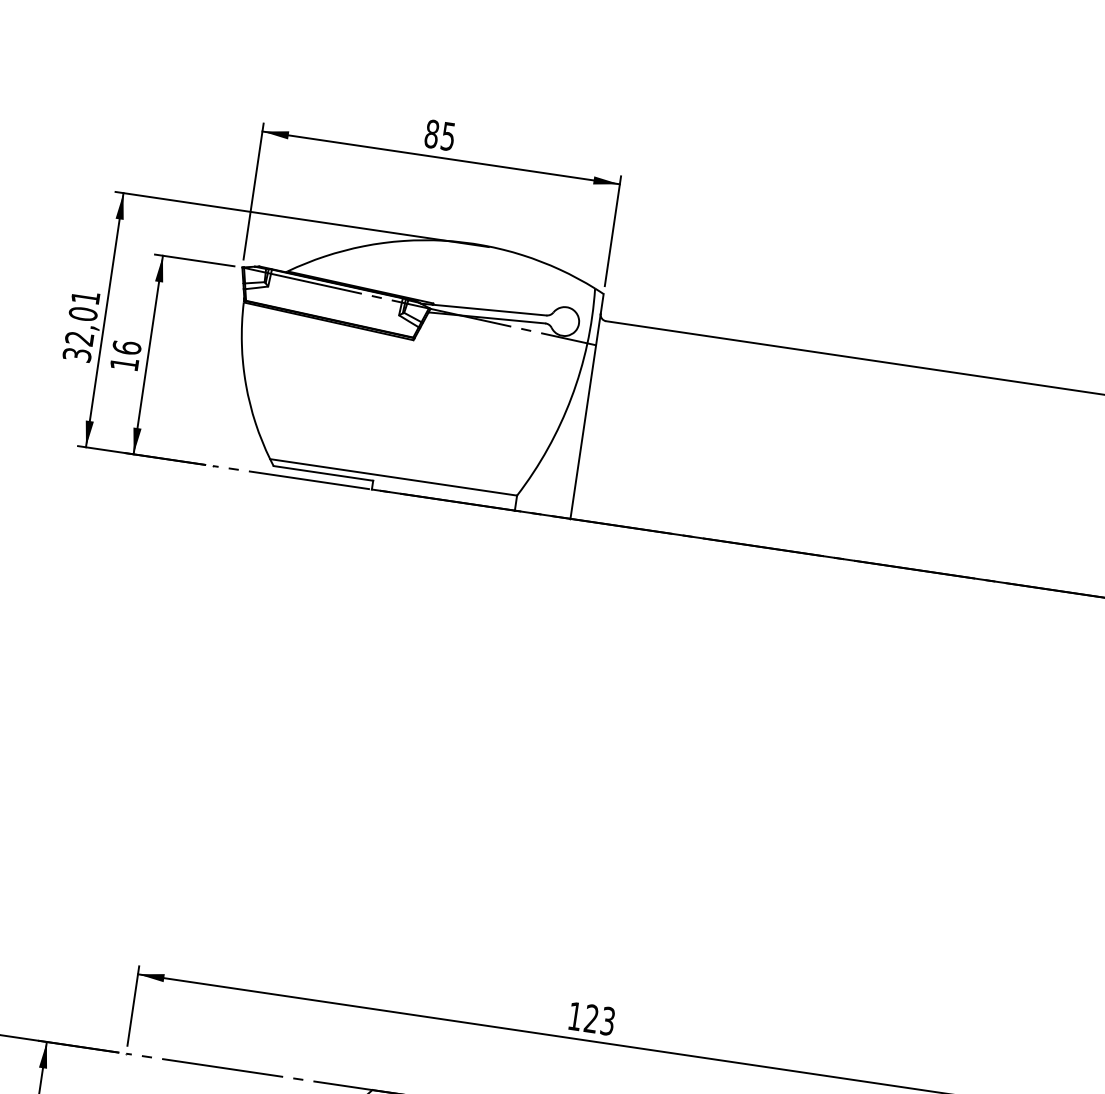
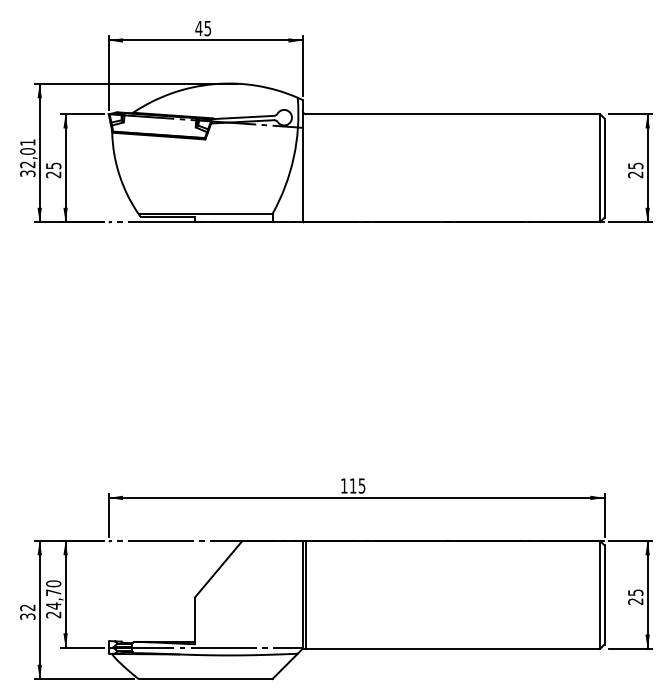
text: (431, 133) -> (198, 28), 85 -> 45
text: (125, 356) -> (53, 170), 16 -> 25
text: (599, 1019) -> (357, 485), 123 -> 115

